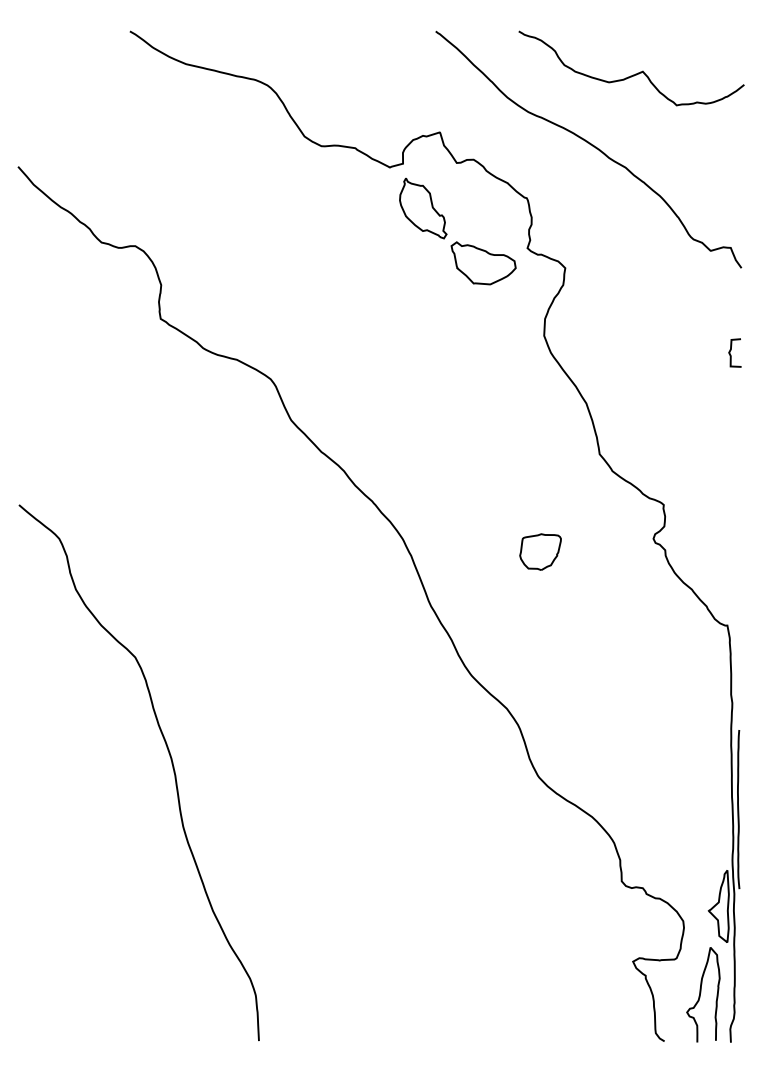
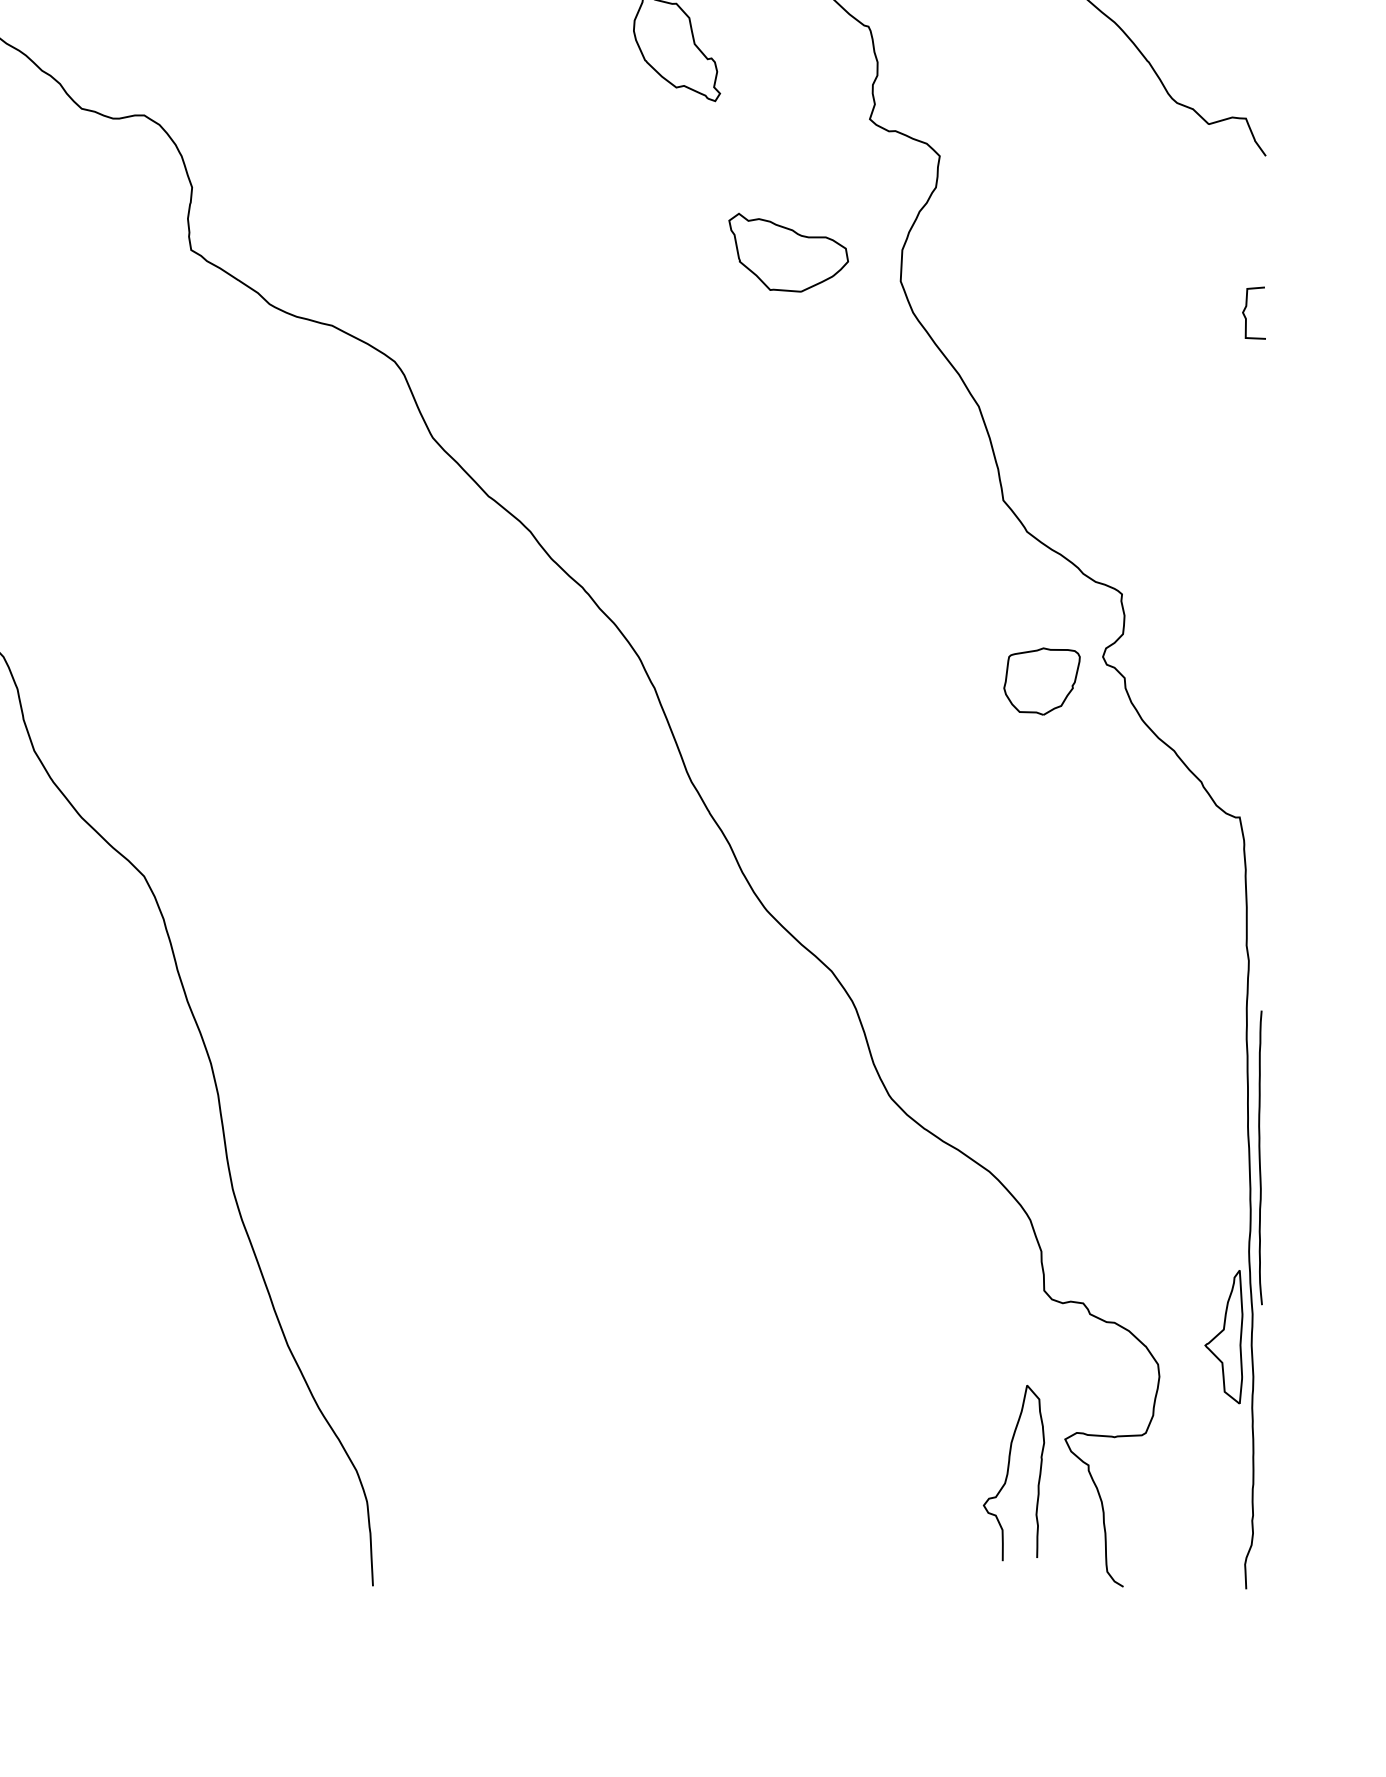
part: (483, 263) -> (788, 252), moved
part: (540, 551) -> (1041, 680), moved
curve: (701, 992) -> (1010, 1468), moved

